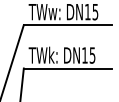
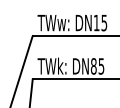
text: (84, 55) -> (93, 66), DN15 -> DN85

